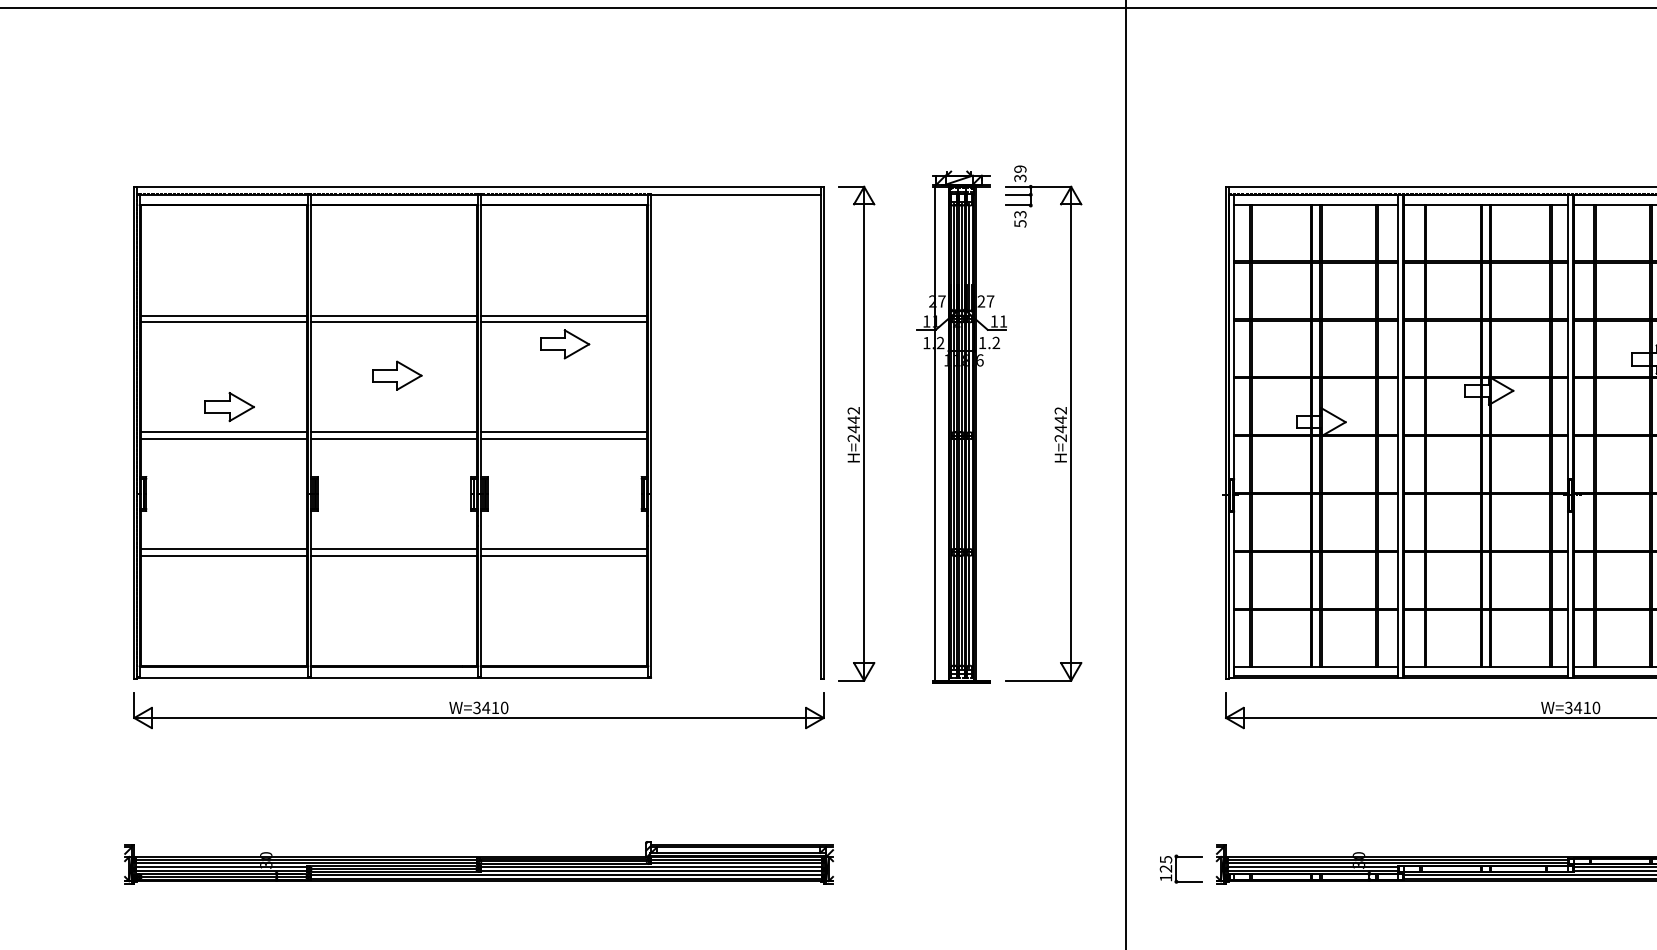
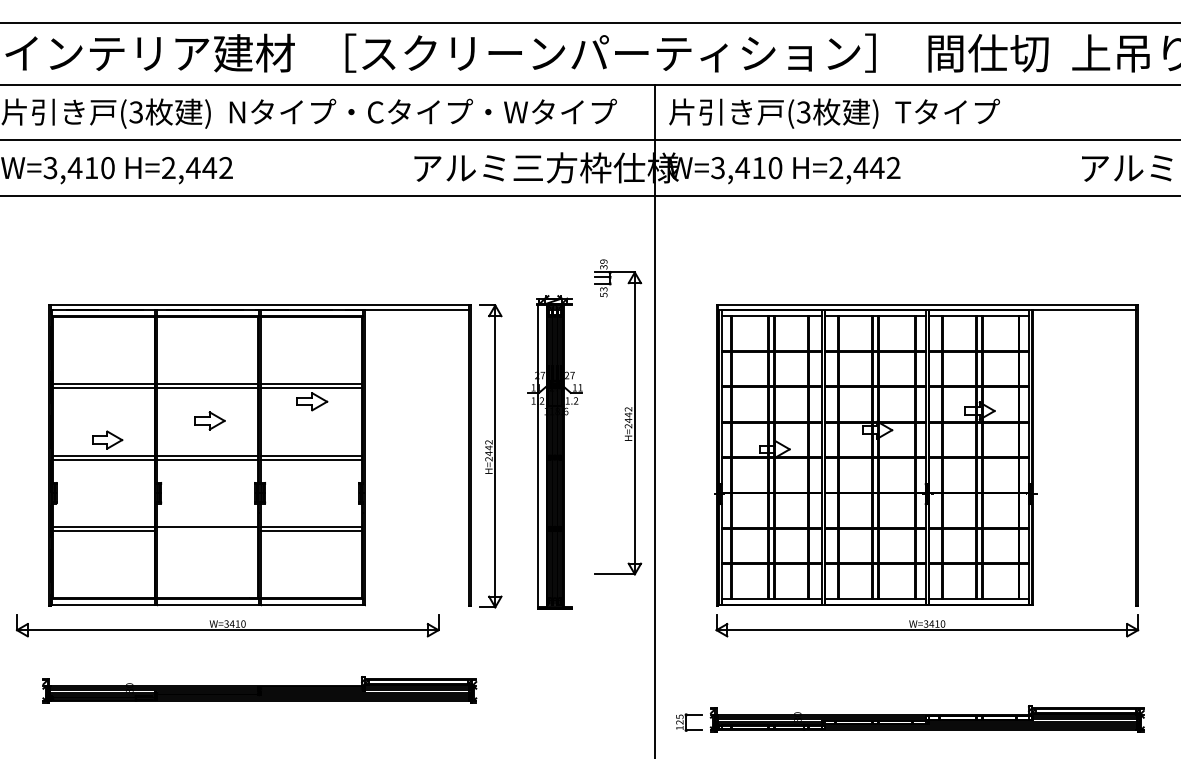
part: (1054, 427) -> (624, 419), moved
line: (393, 554) -> (207, 530), removed
part: (478, 710) -> (227, 625), moved
part: (478, 862) -> (259, 689), moved

